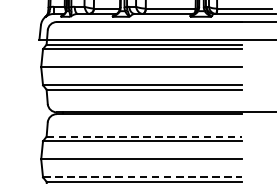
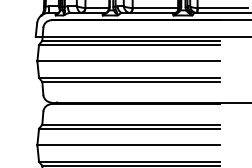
line: (144, 136) -> (131, 124), dashed -> solid
line: (143, 177) -> (130, 161), dashed -> solid

